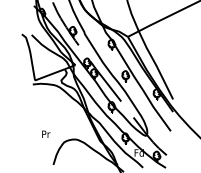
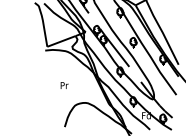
text: (46, 133) -> (64, 84), moved

